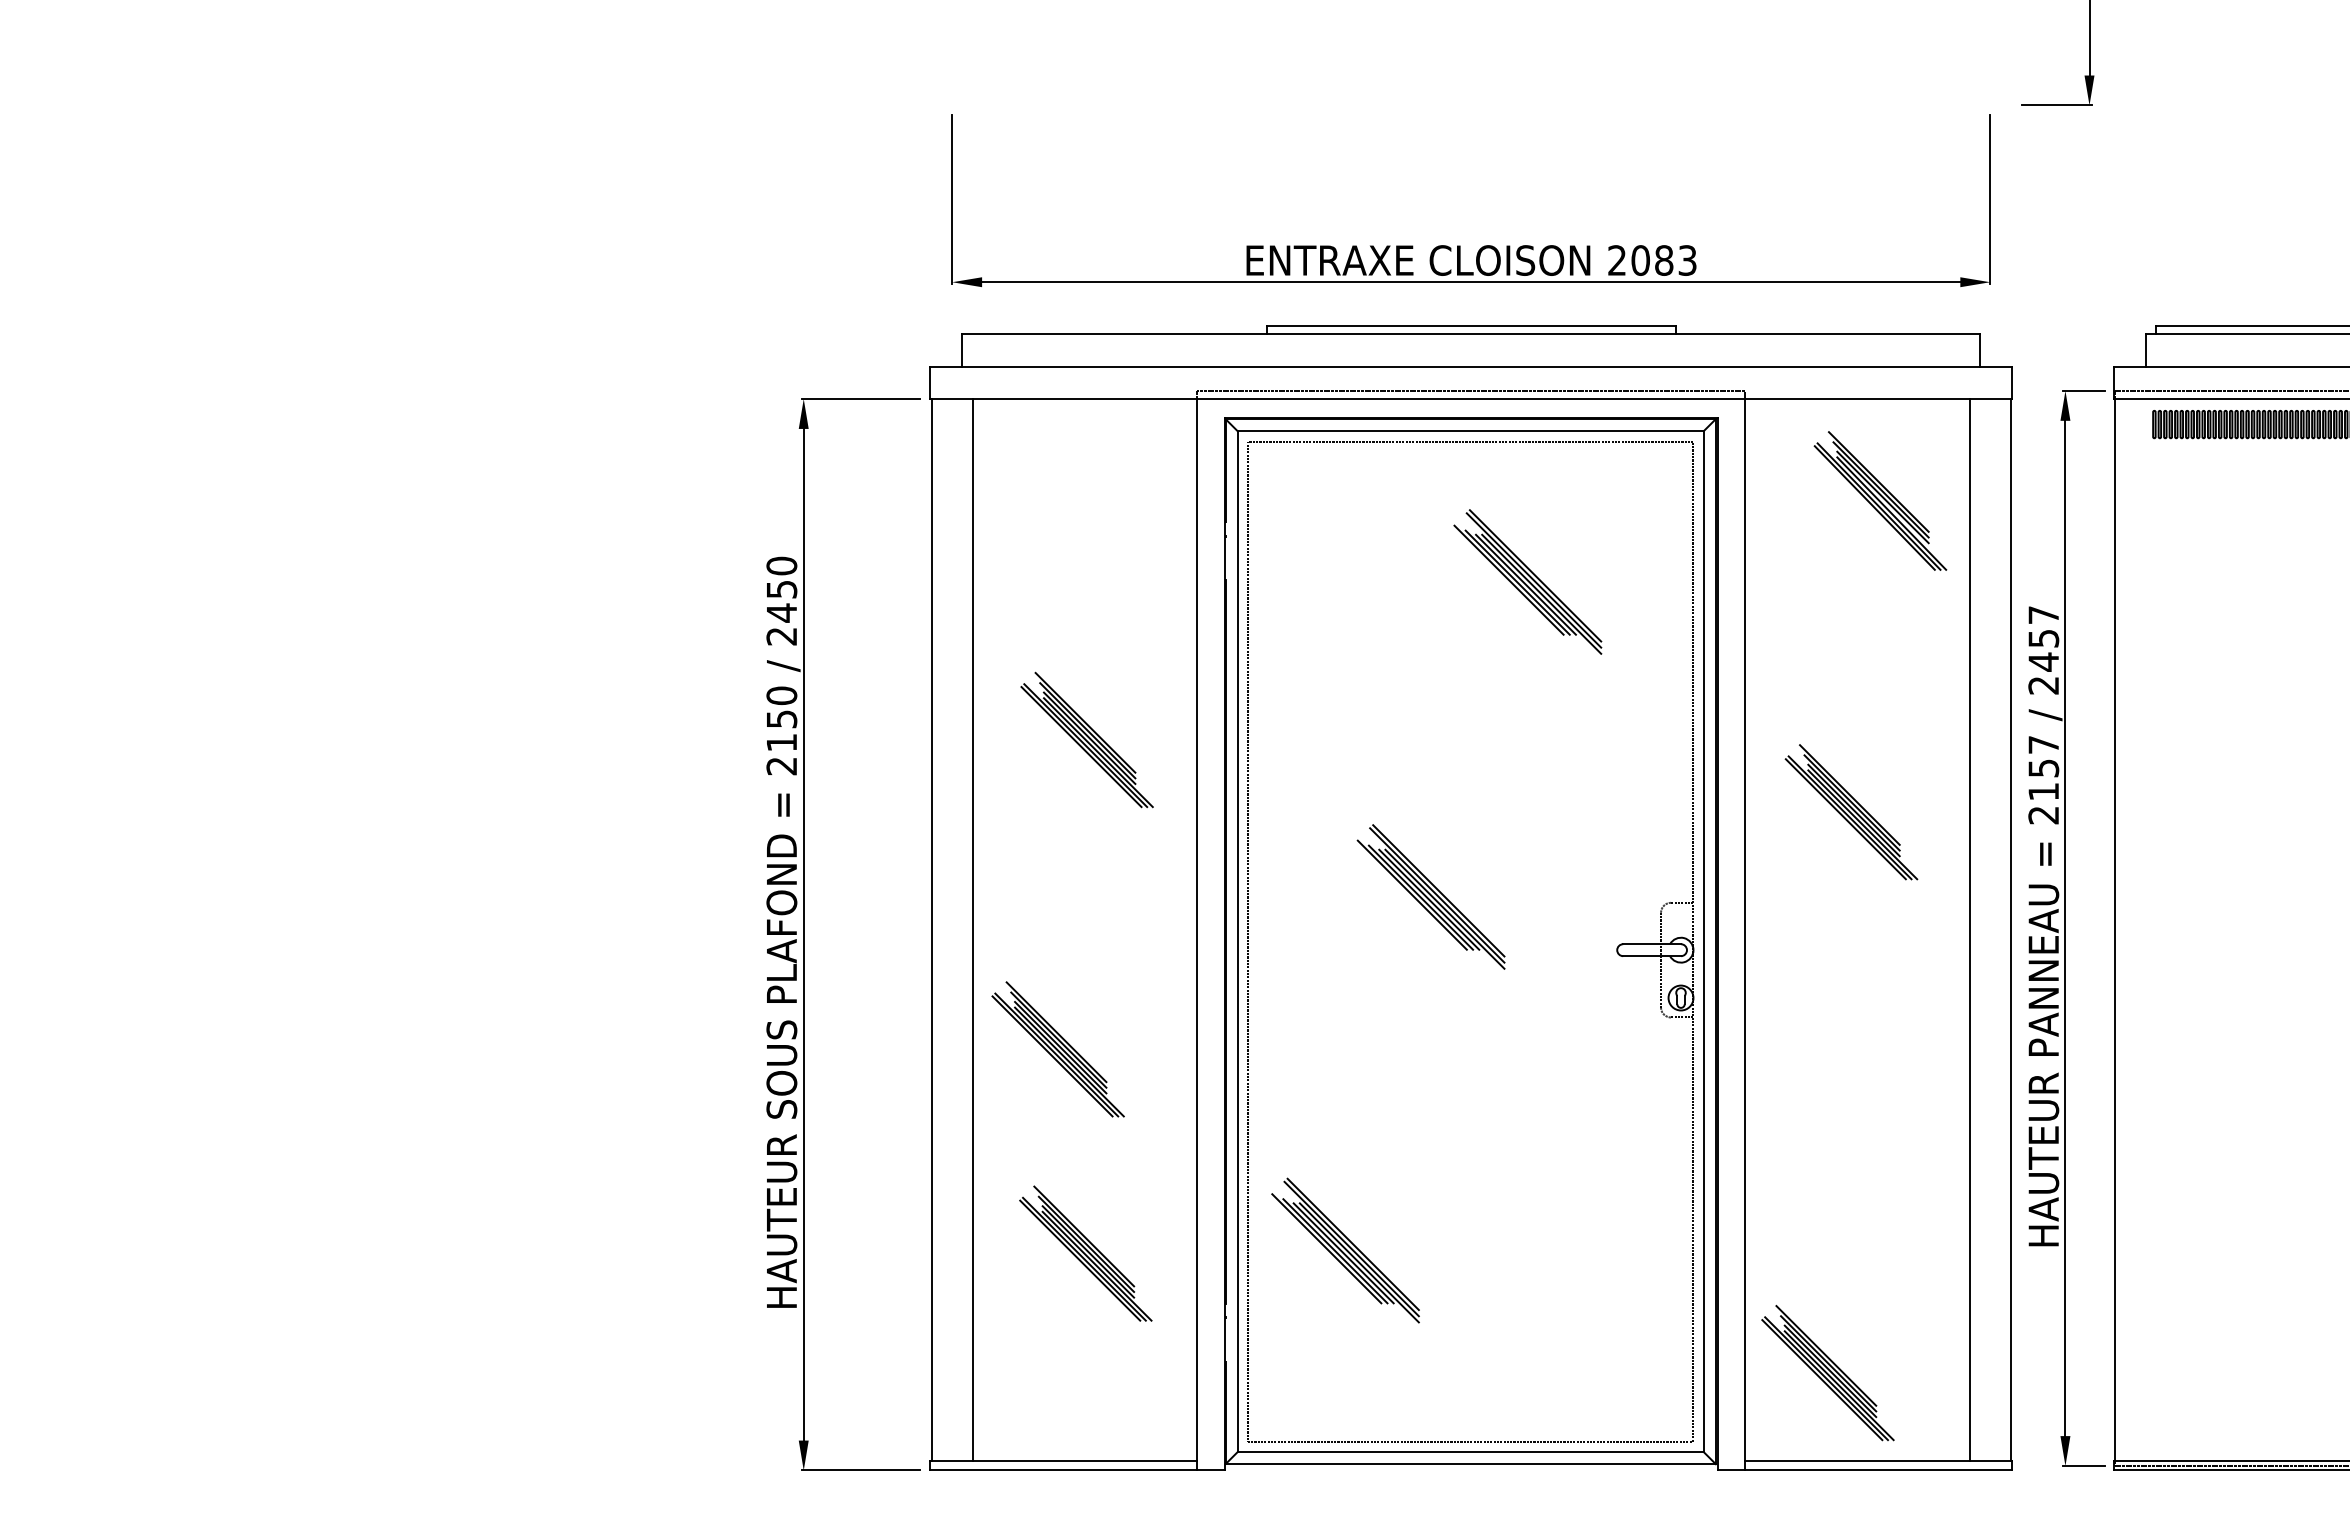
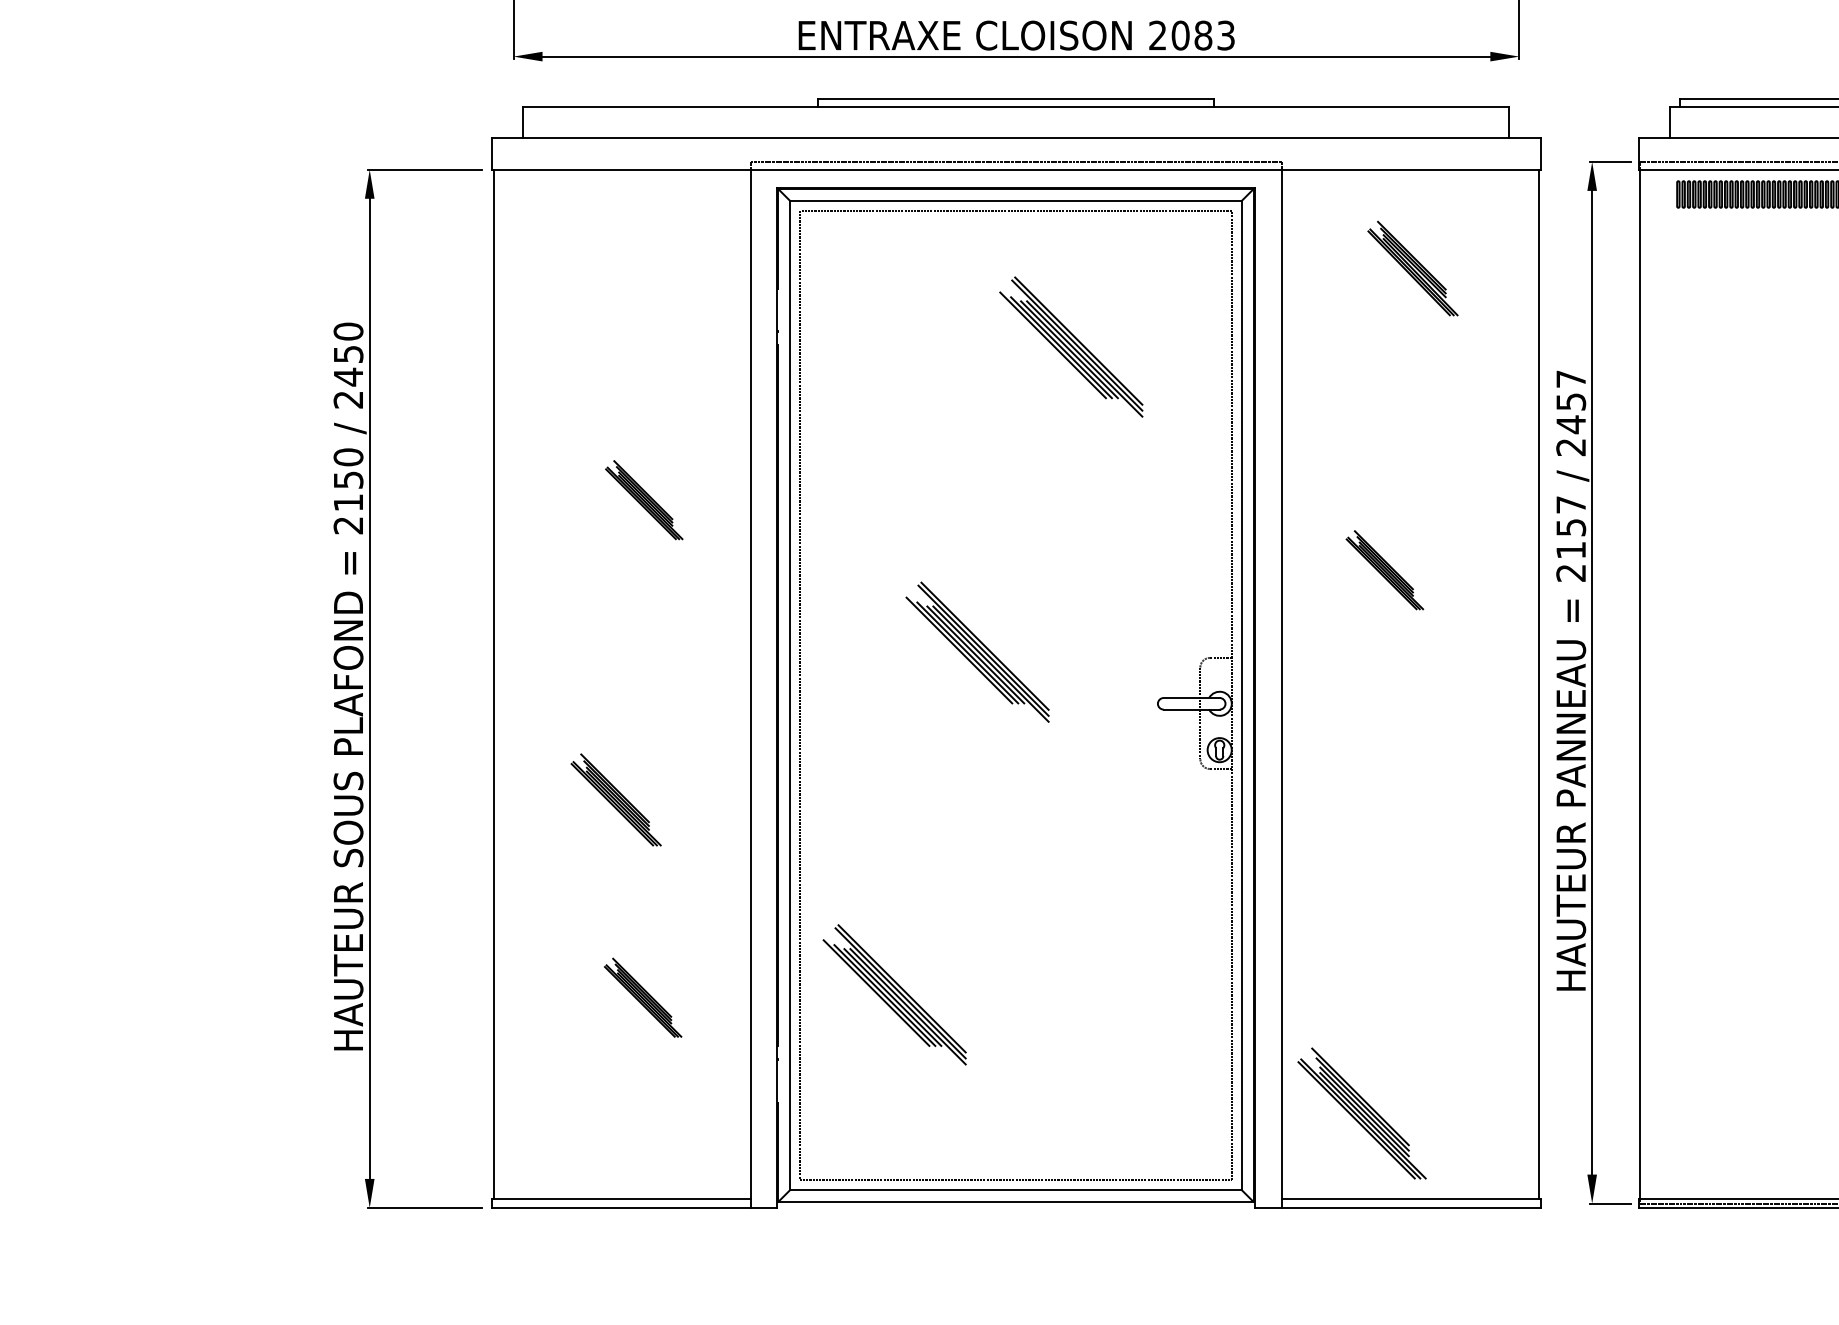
part: (1880, 500) -> (1412, 268), size x0.7
part: (1086, 739) -> (643, 499), size x0.6
part: (1851, 812) -> (1384, 570), size x0.6
line: (972, 930) -> (533, 684), removed
line: (1969, 930) -> (1499, 684), removed
part: (1057, 1049) -> (615, 800), size x0.7
part: (1085, 1253) -> (642, 997), size x0.6

